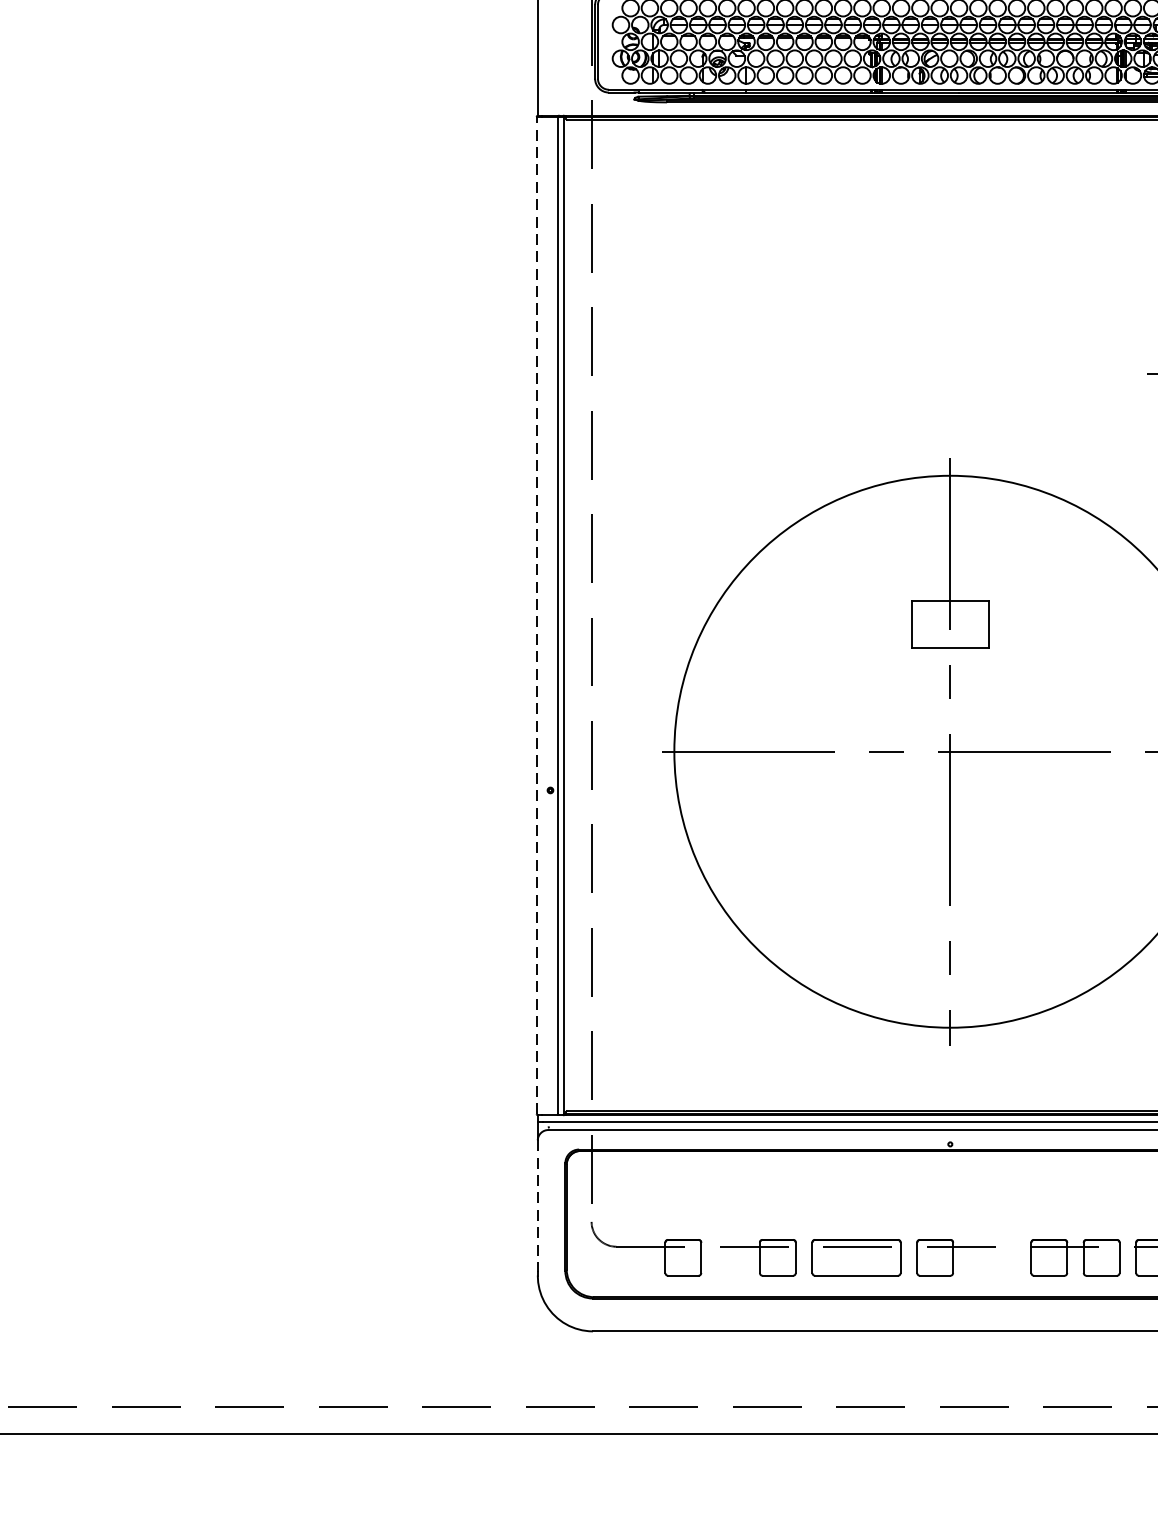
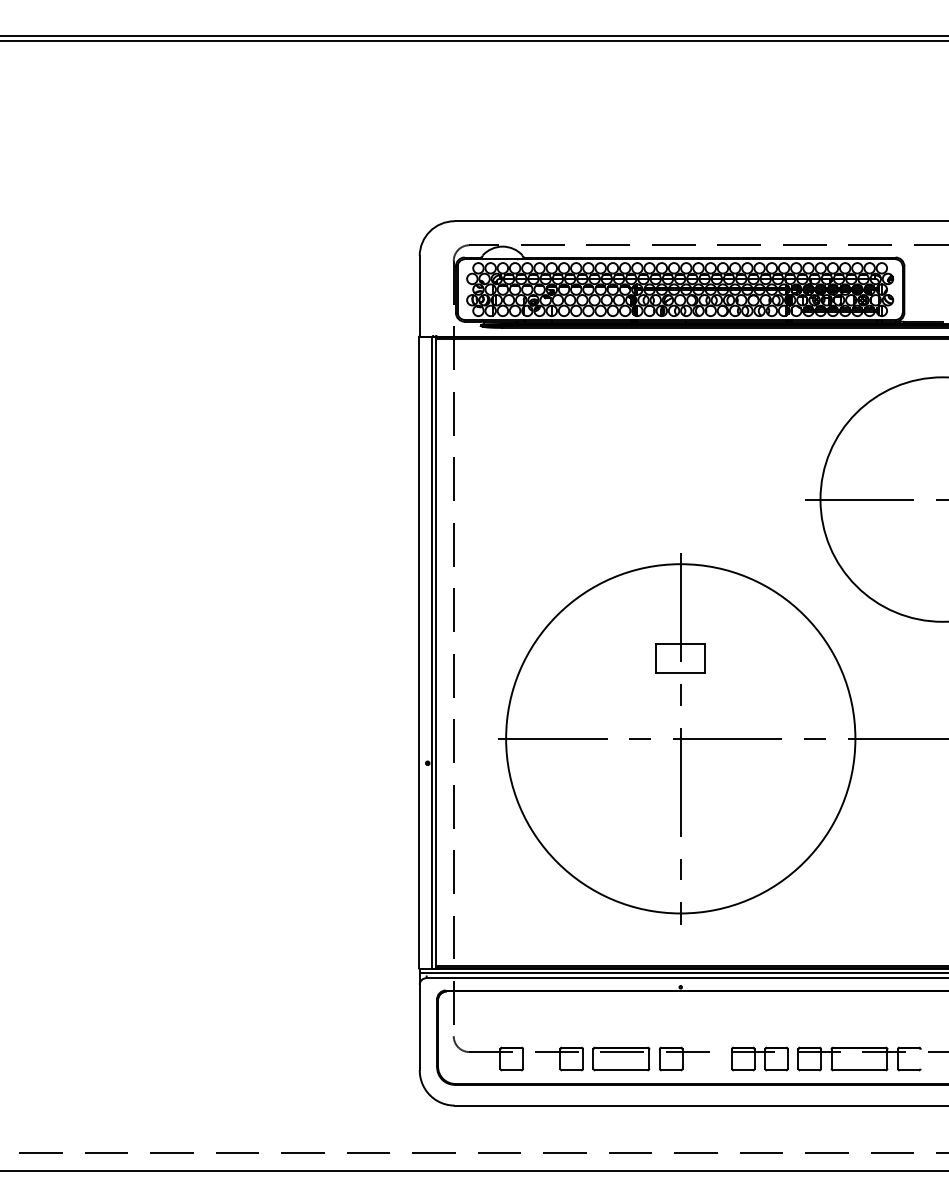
line: (537, 615) -> (419, 652), dashed -> solid
line: (537, 1206) -> (419, 1026), dashed -> solid

